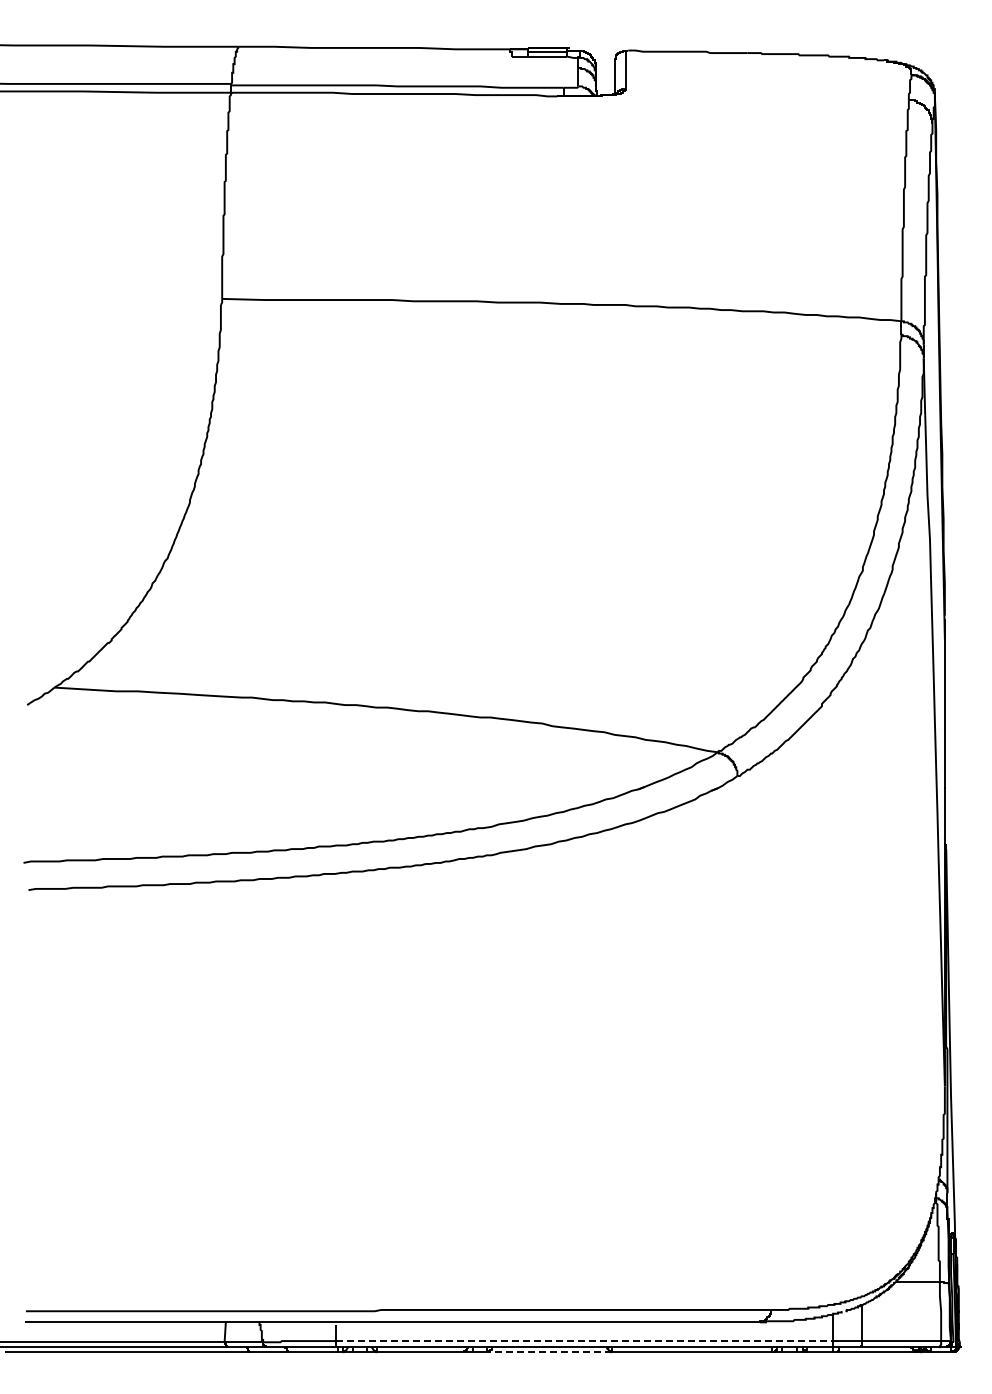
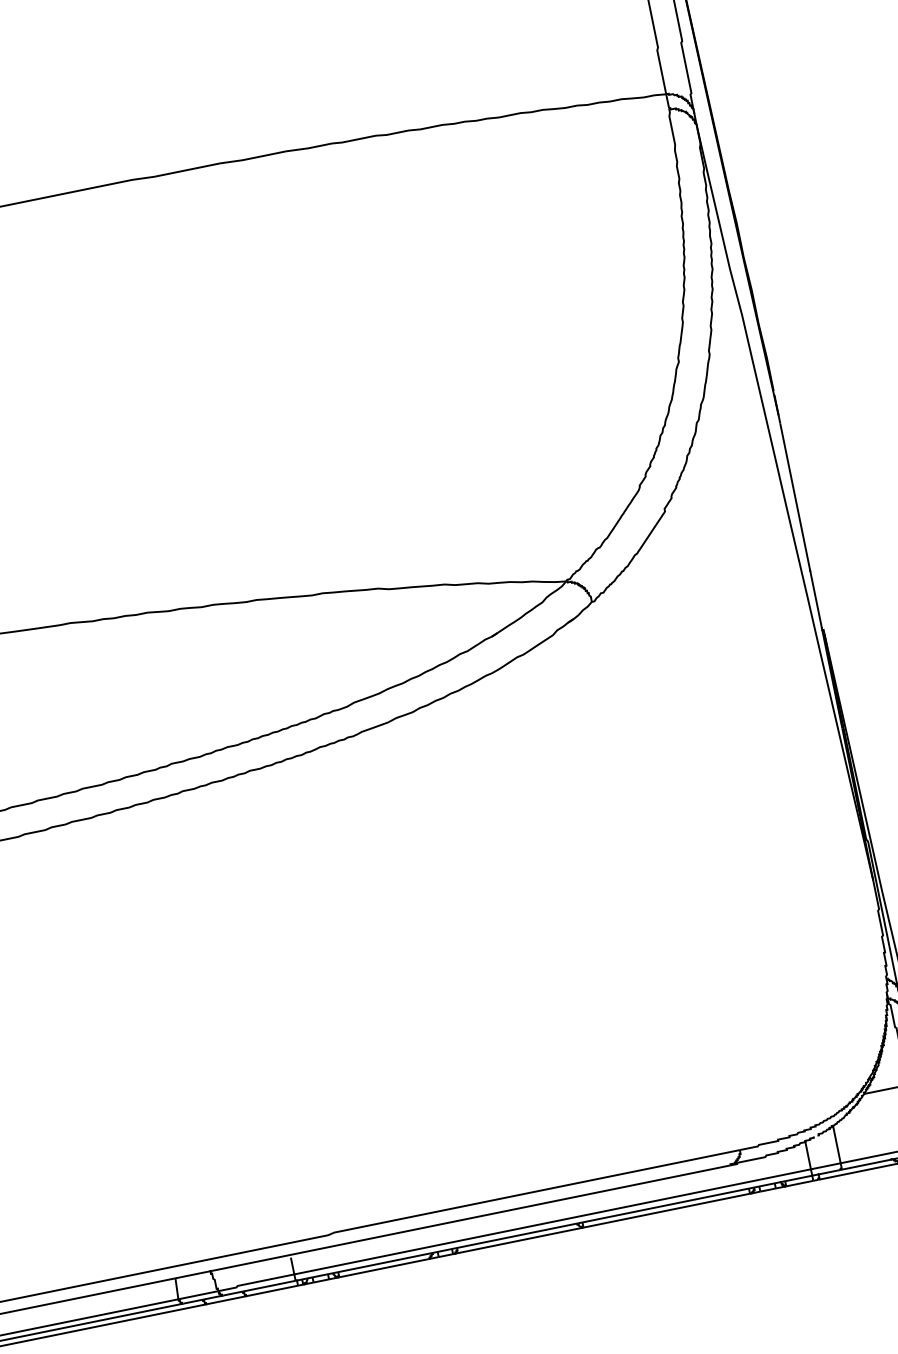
line: (585, 1341) -> (553, 1222), dashed -> solid
line: (549, 1352) -> (518, 1241), dashed -> solid

